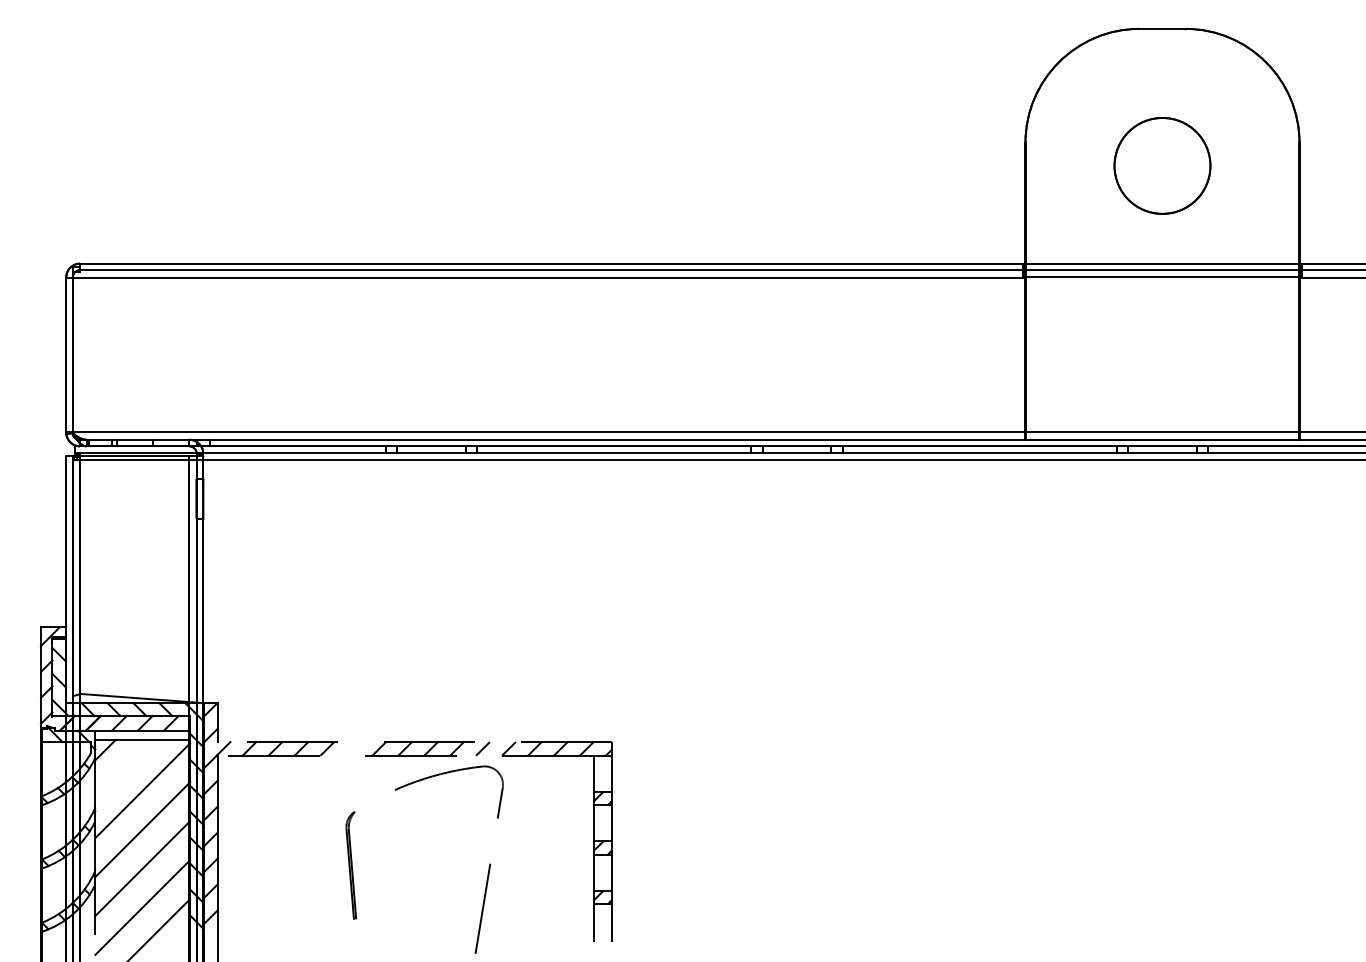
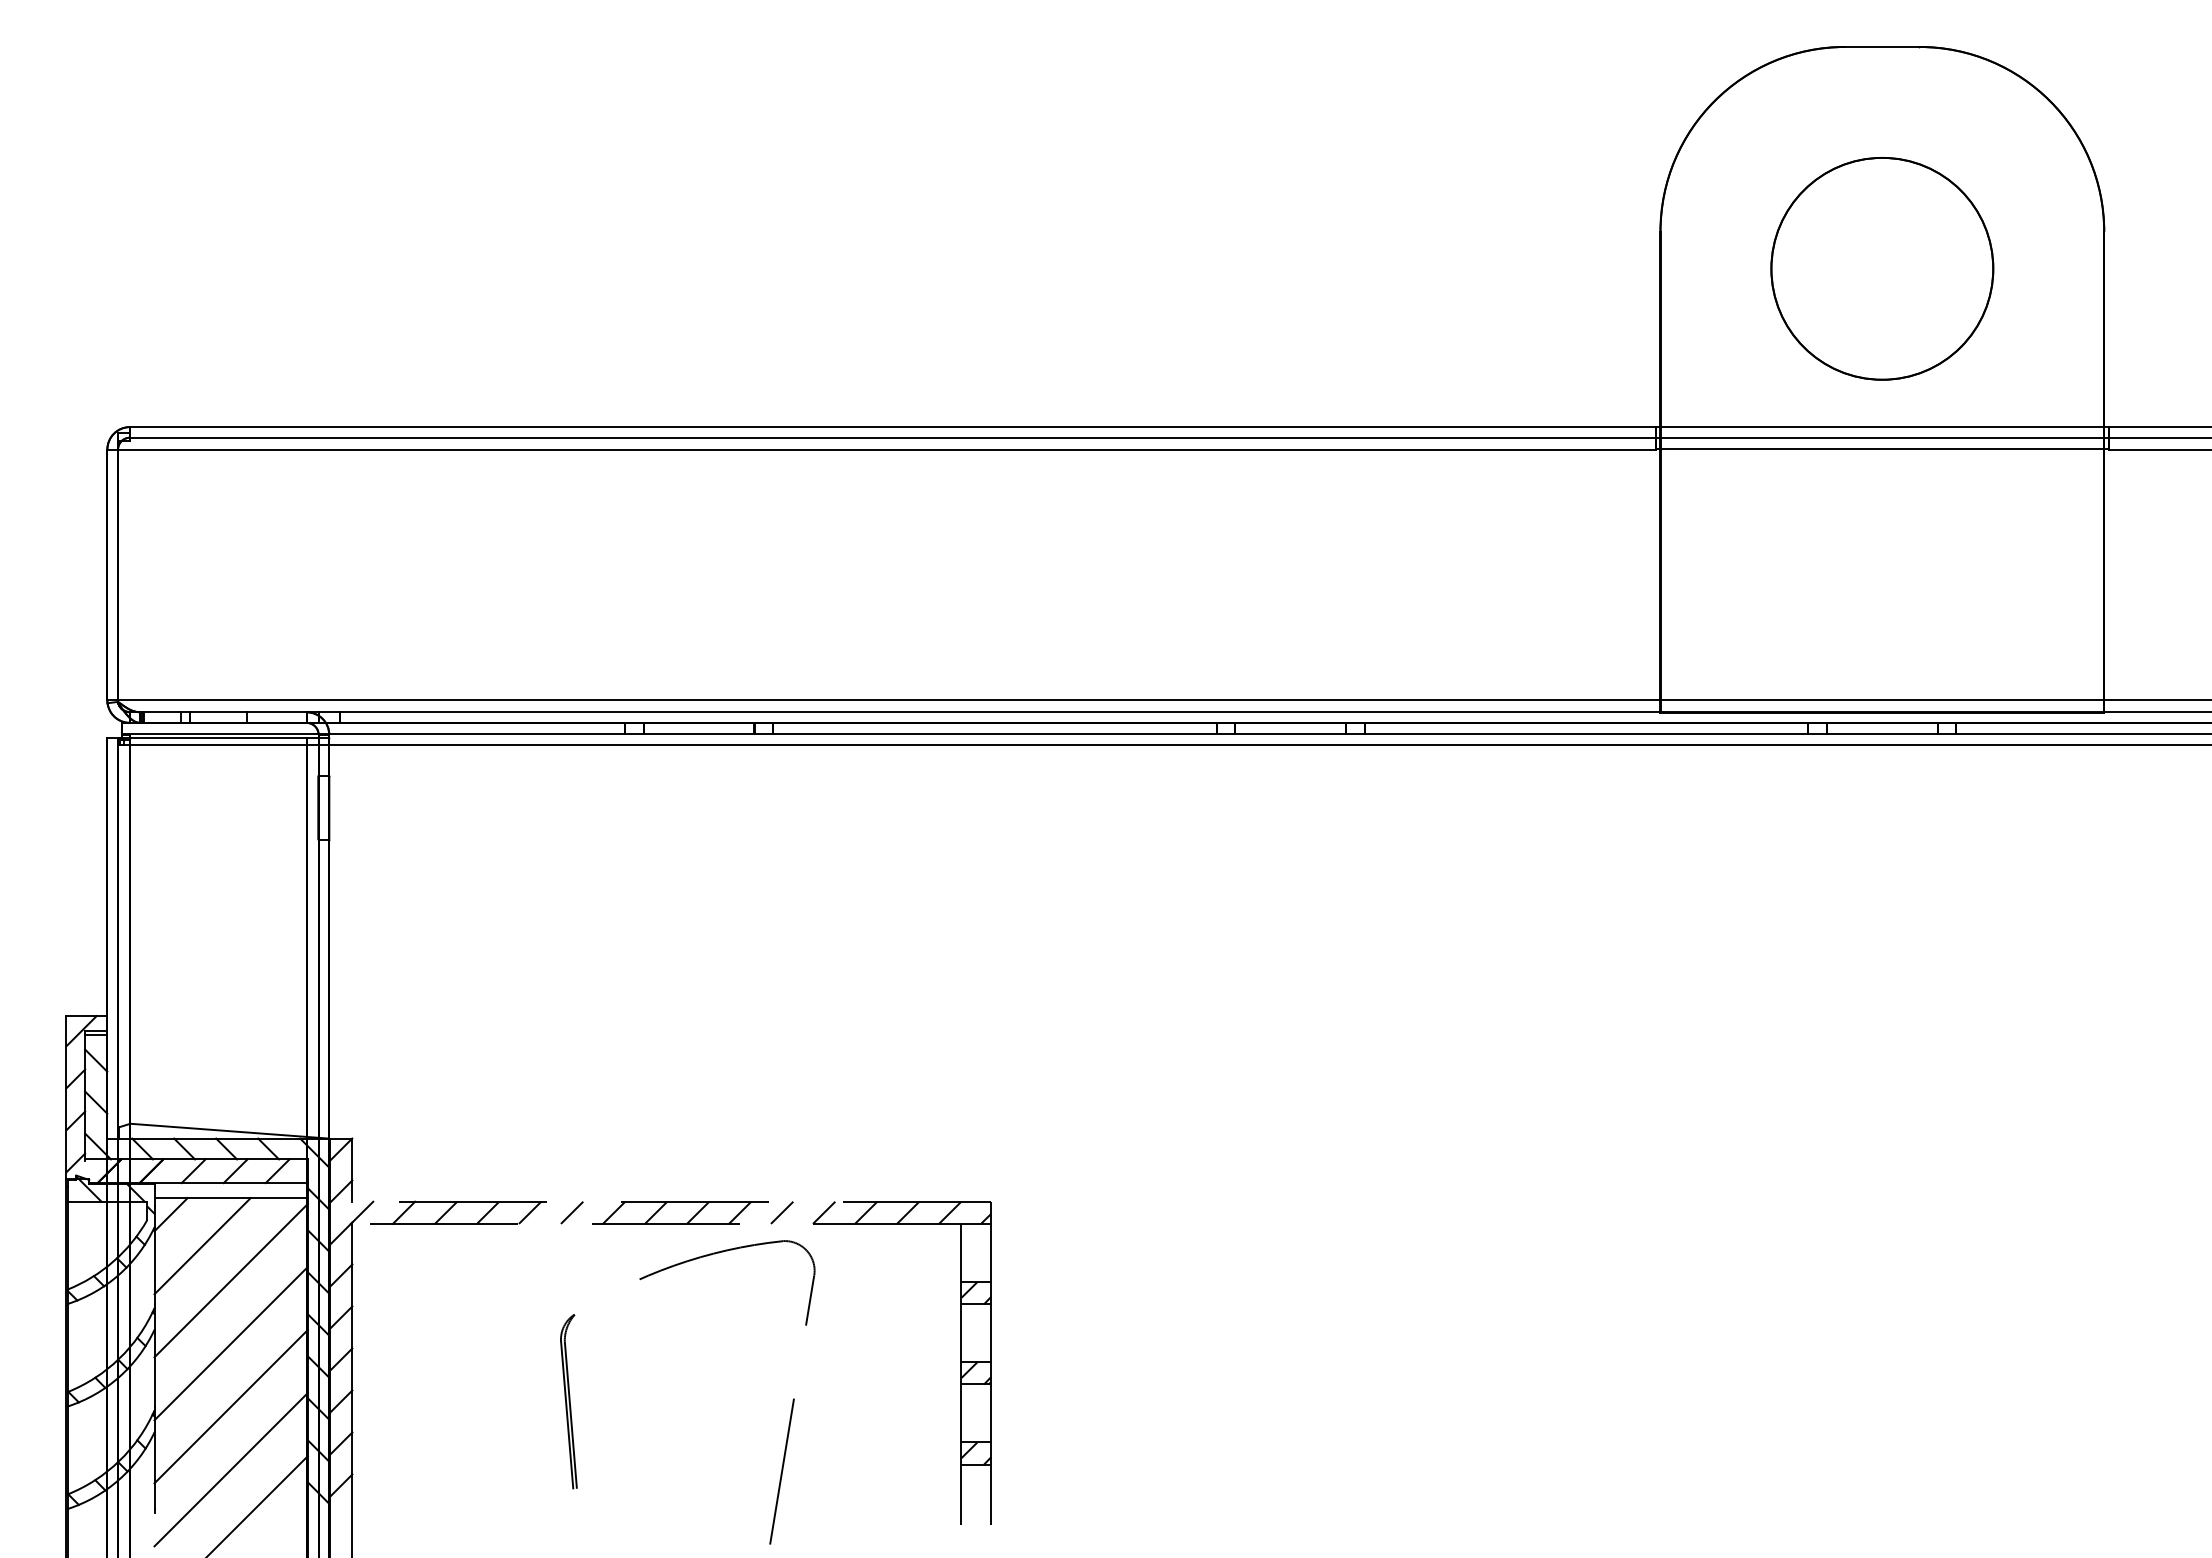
circle: (1162, 165) -> (1882, 268), size x1.43
line: (353, 748) -> (572, 1212), added
line: (124, 769) -> (201, 1246), added

